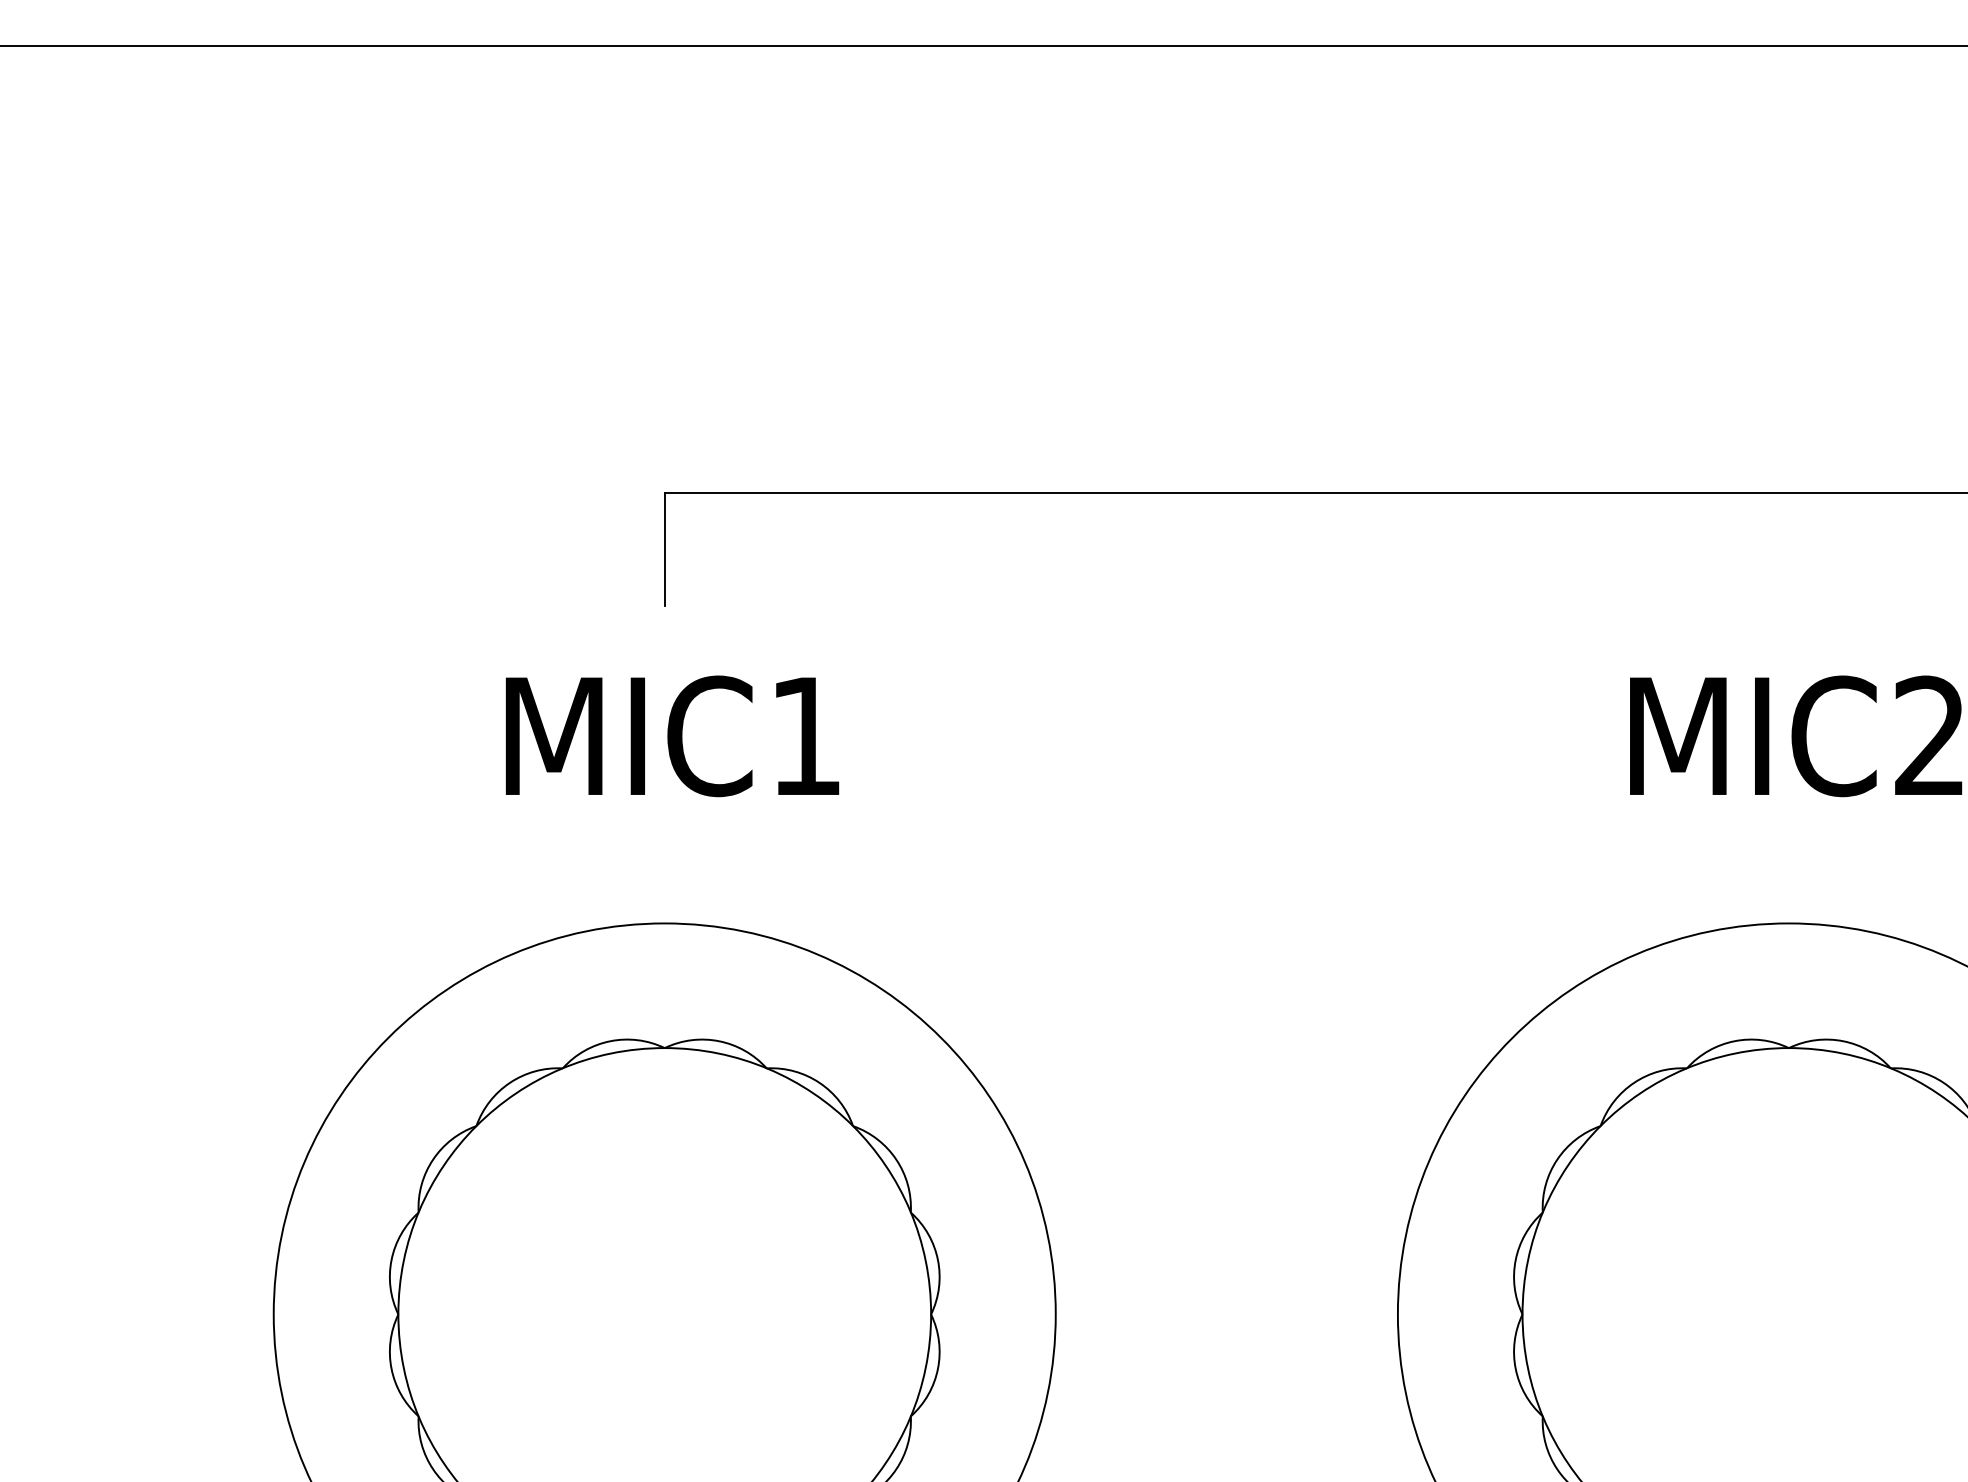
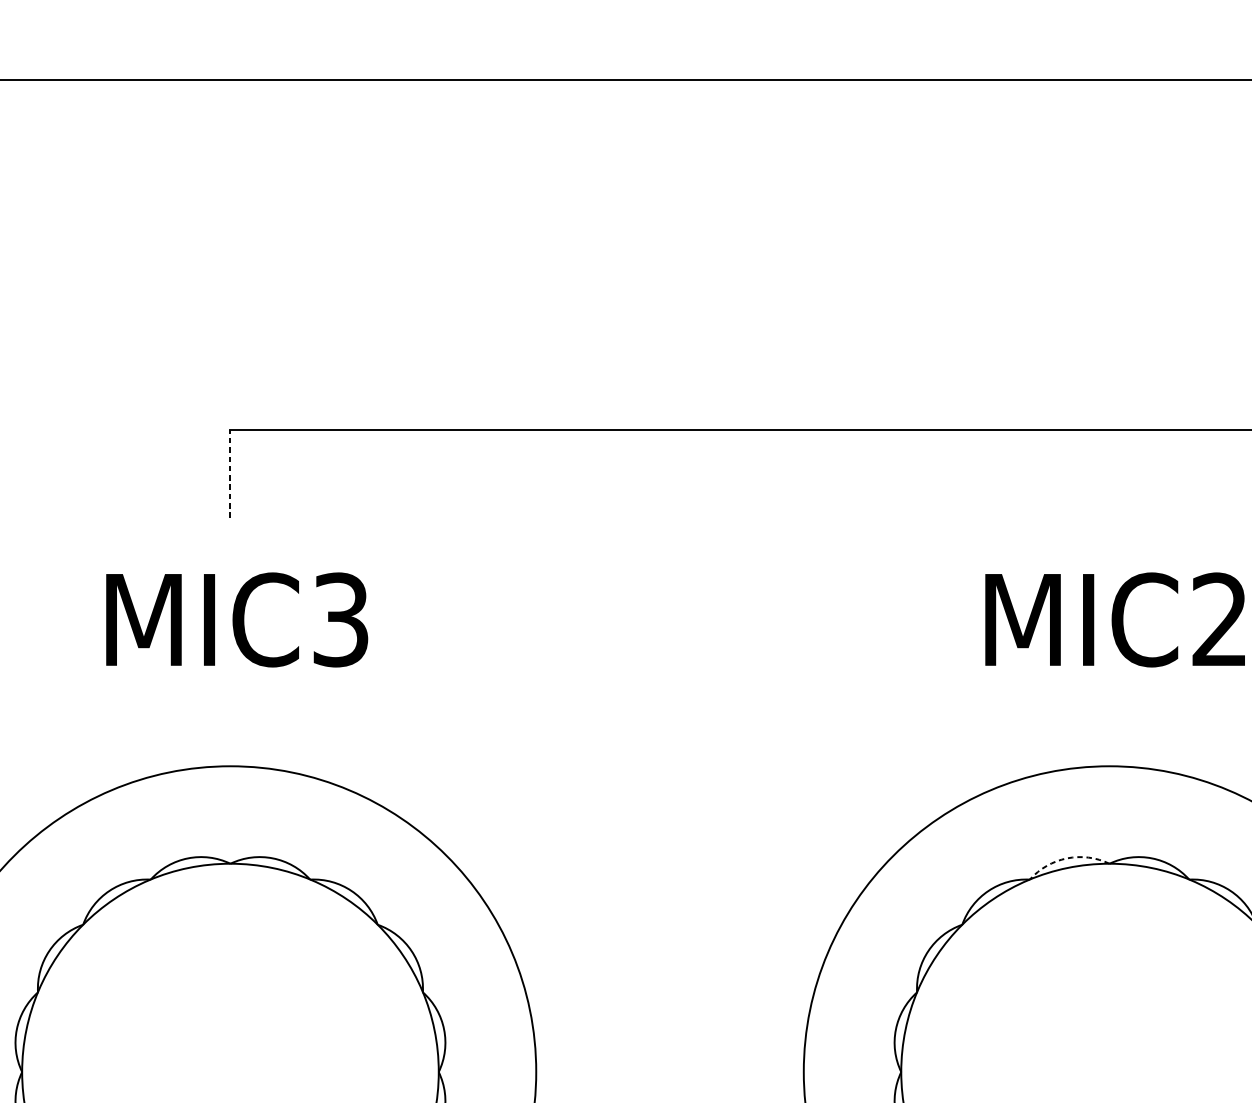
line: (664, 549) -> (230, 473), solid -> dashed
text: (805, 736) -> (340, 620), MIC1 -> MIC3
arc: (1734, 1041) -> (1067, 858), solid -> dashed

